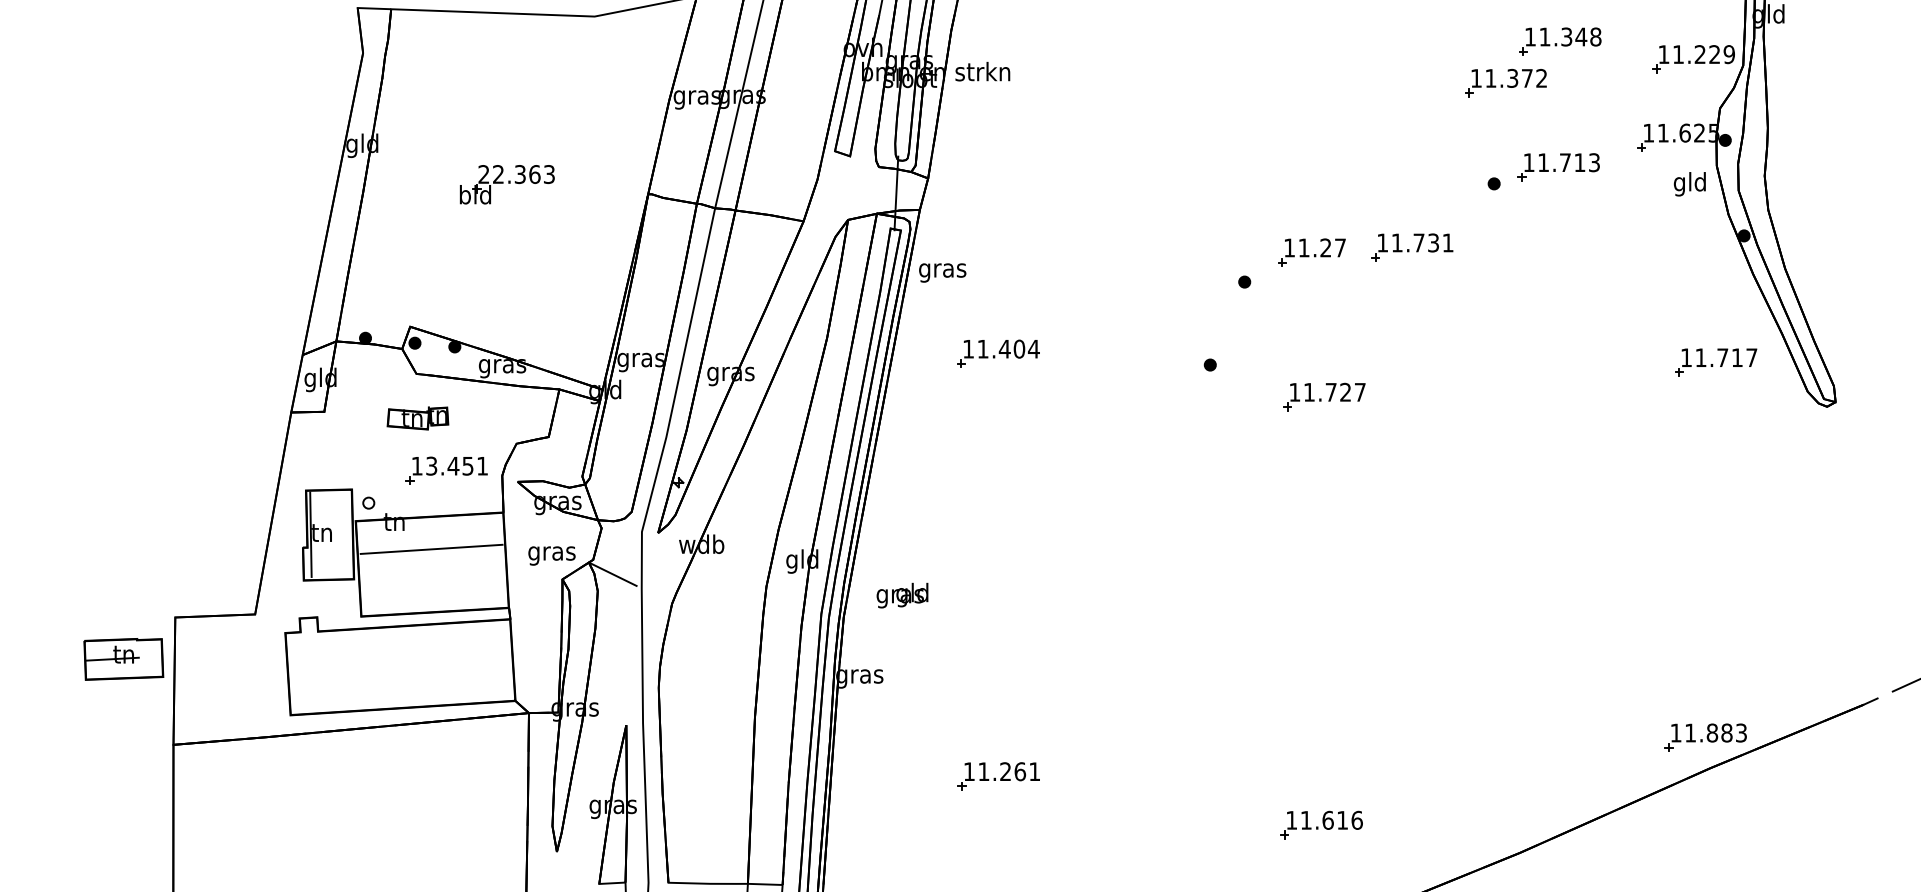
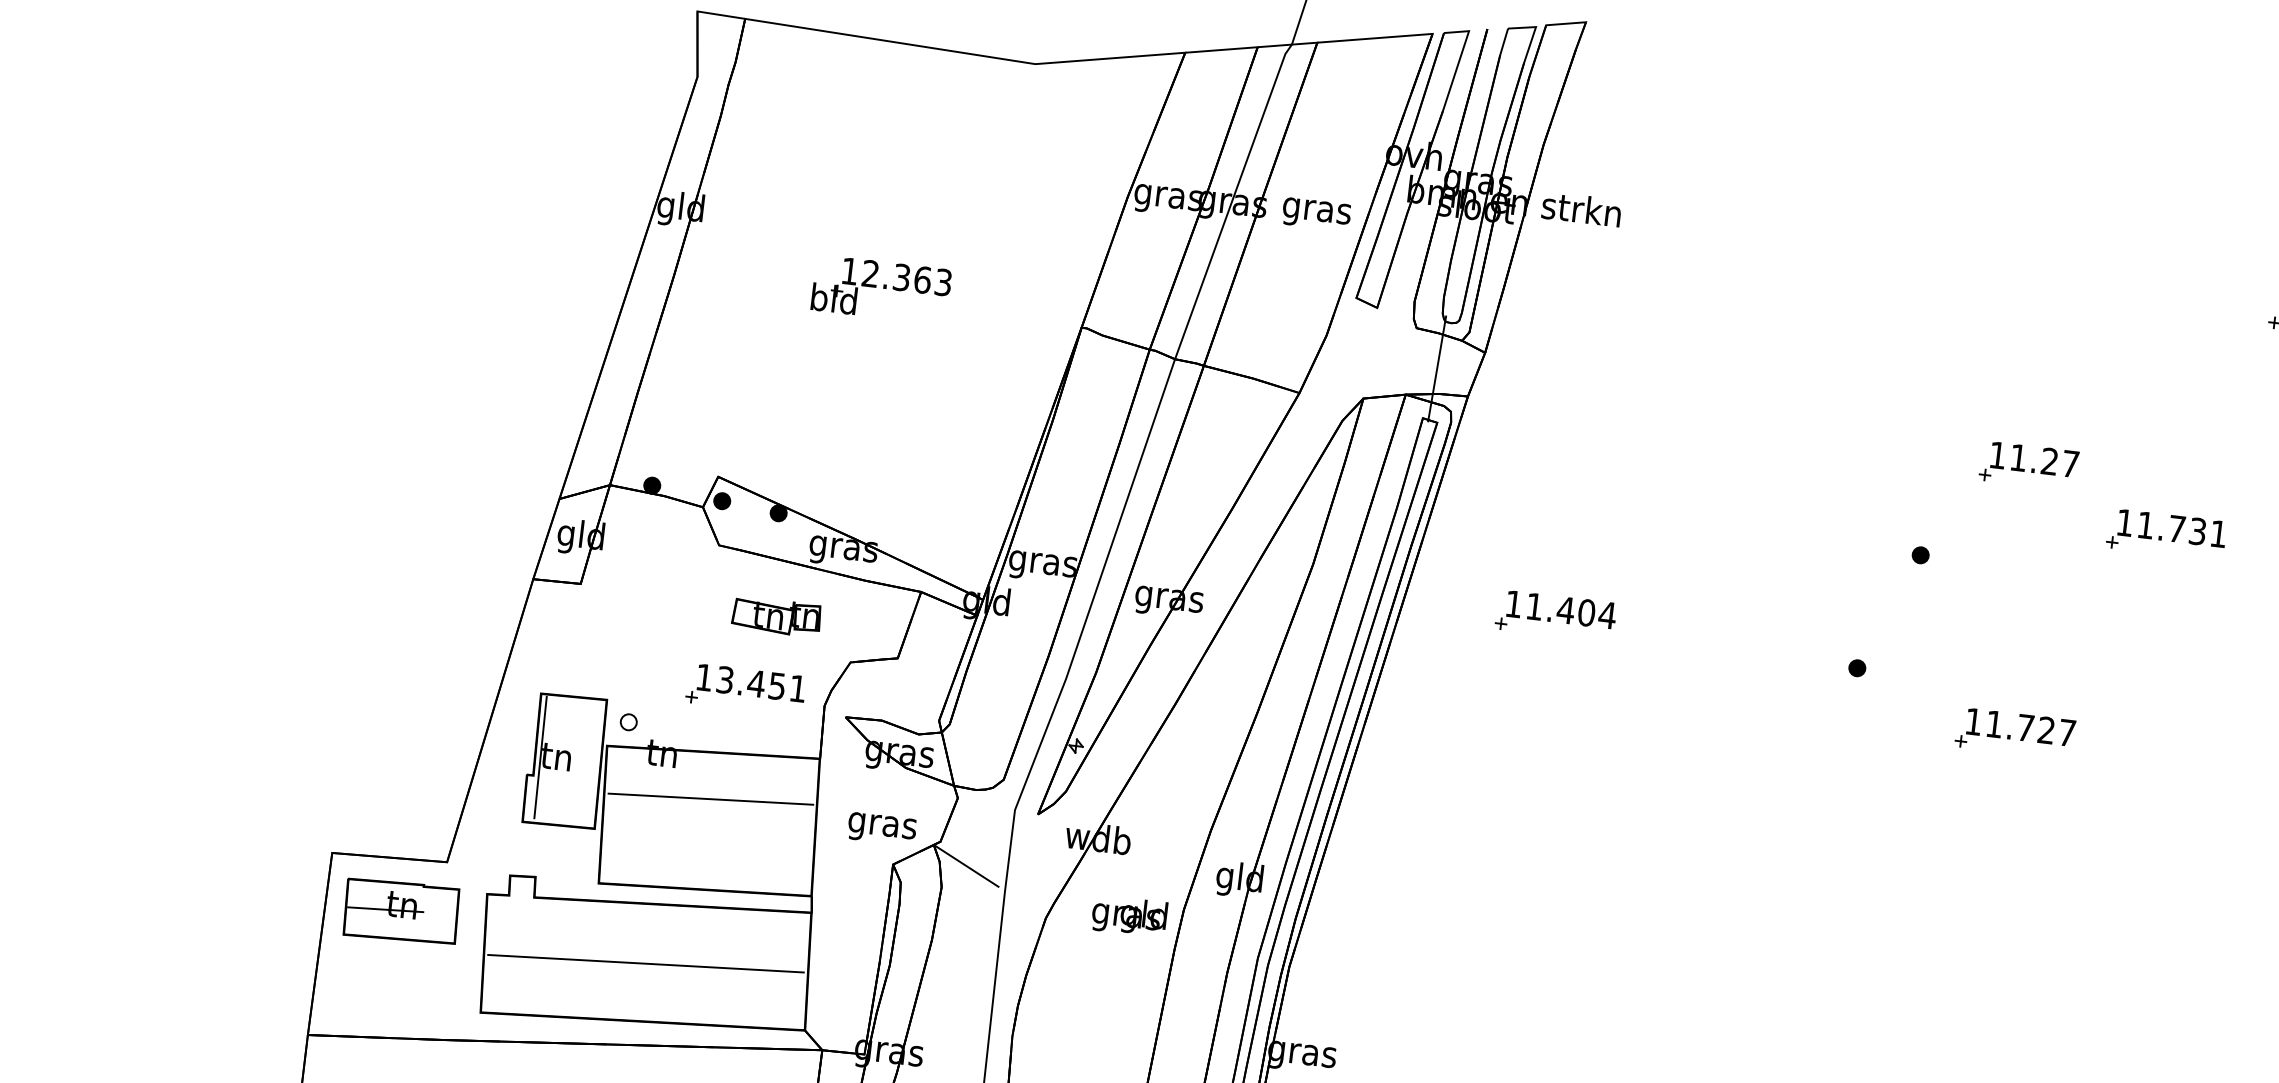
text: (483, 174) -> (849, 271), 22.363 -> 12.363
part: (1311, 252) -> (2028, 465), moved
text: (942, 272) -> (1316, 213), moved
part: (417, 418) -> (775, 616), moved
text: (902, 595) -> (1129, 916), moved
part: (123, 659) -> (400, 912), moved
line: (400, 667) -> (646, 963), added

